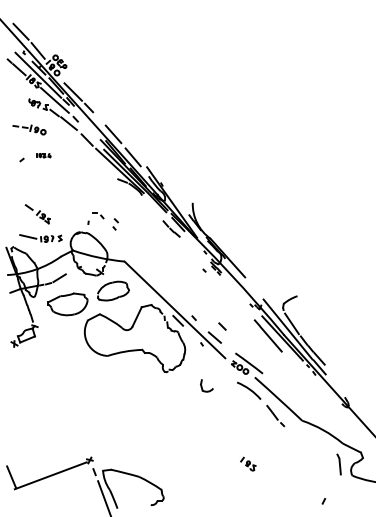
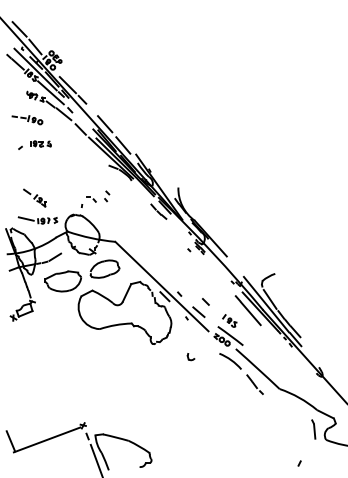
part: (43, 155) -> (40, 143), size x1.67
part: (115, 224) -> (106, 196), moved
part: (205, 385) -> (190, 356), size x0.62
part: (248, 463) -> (229, 320), moved

